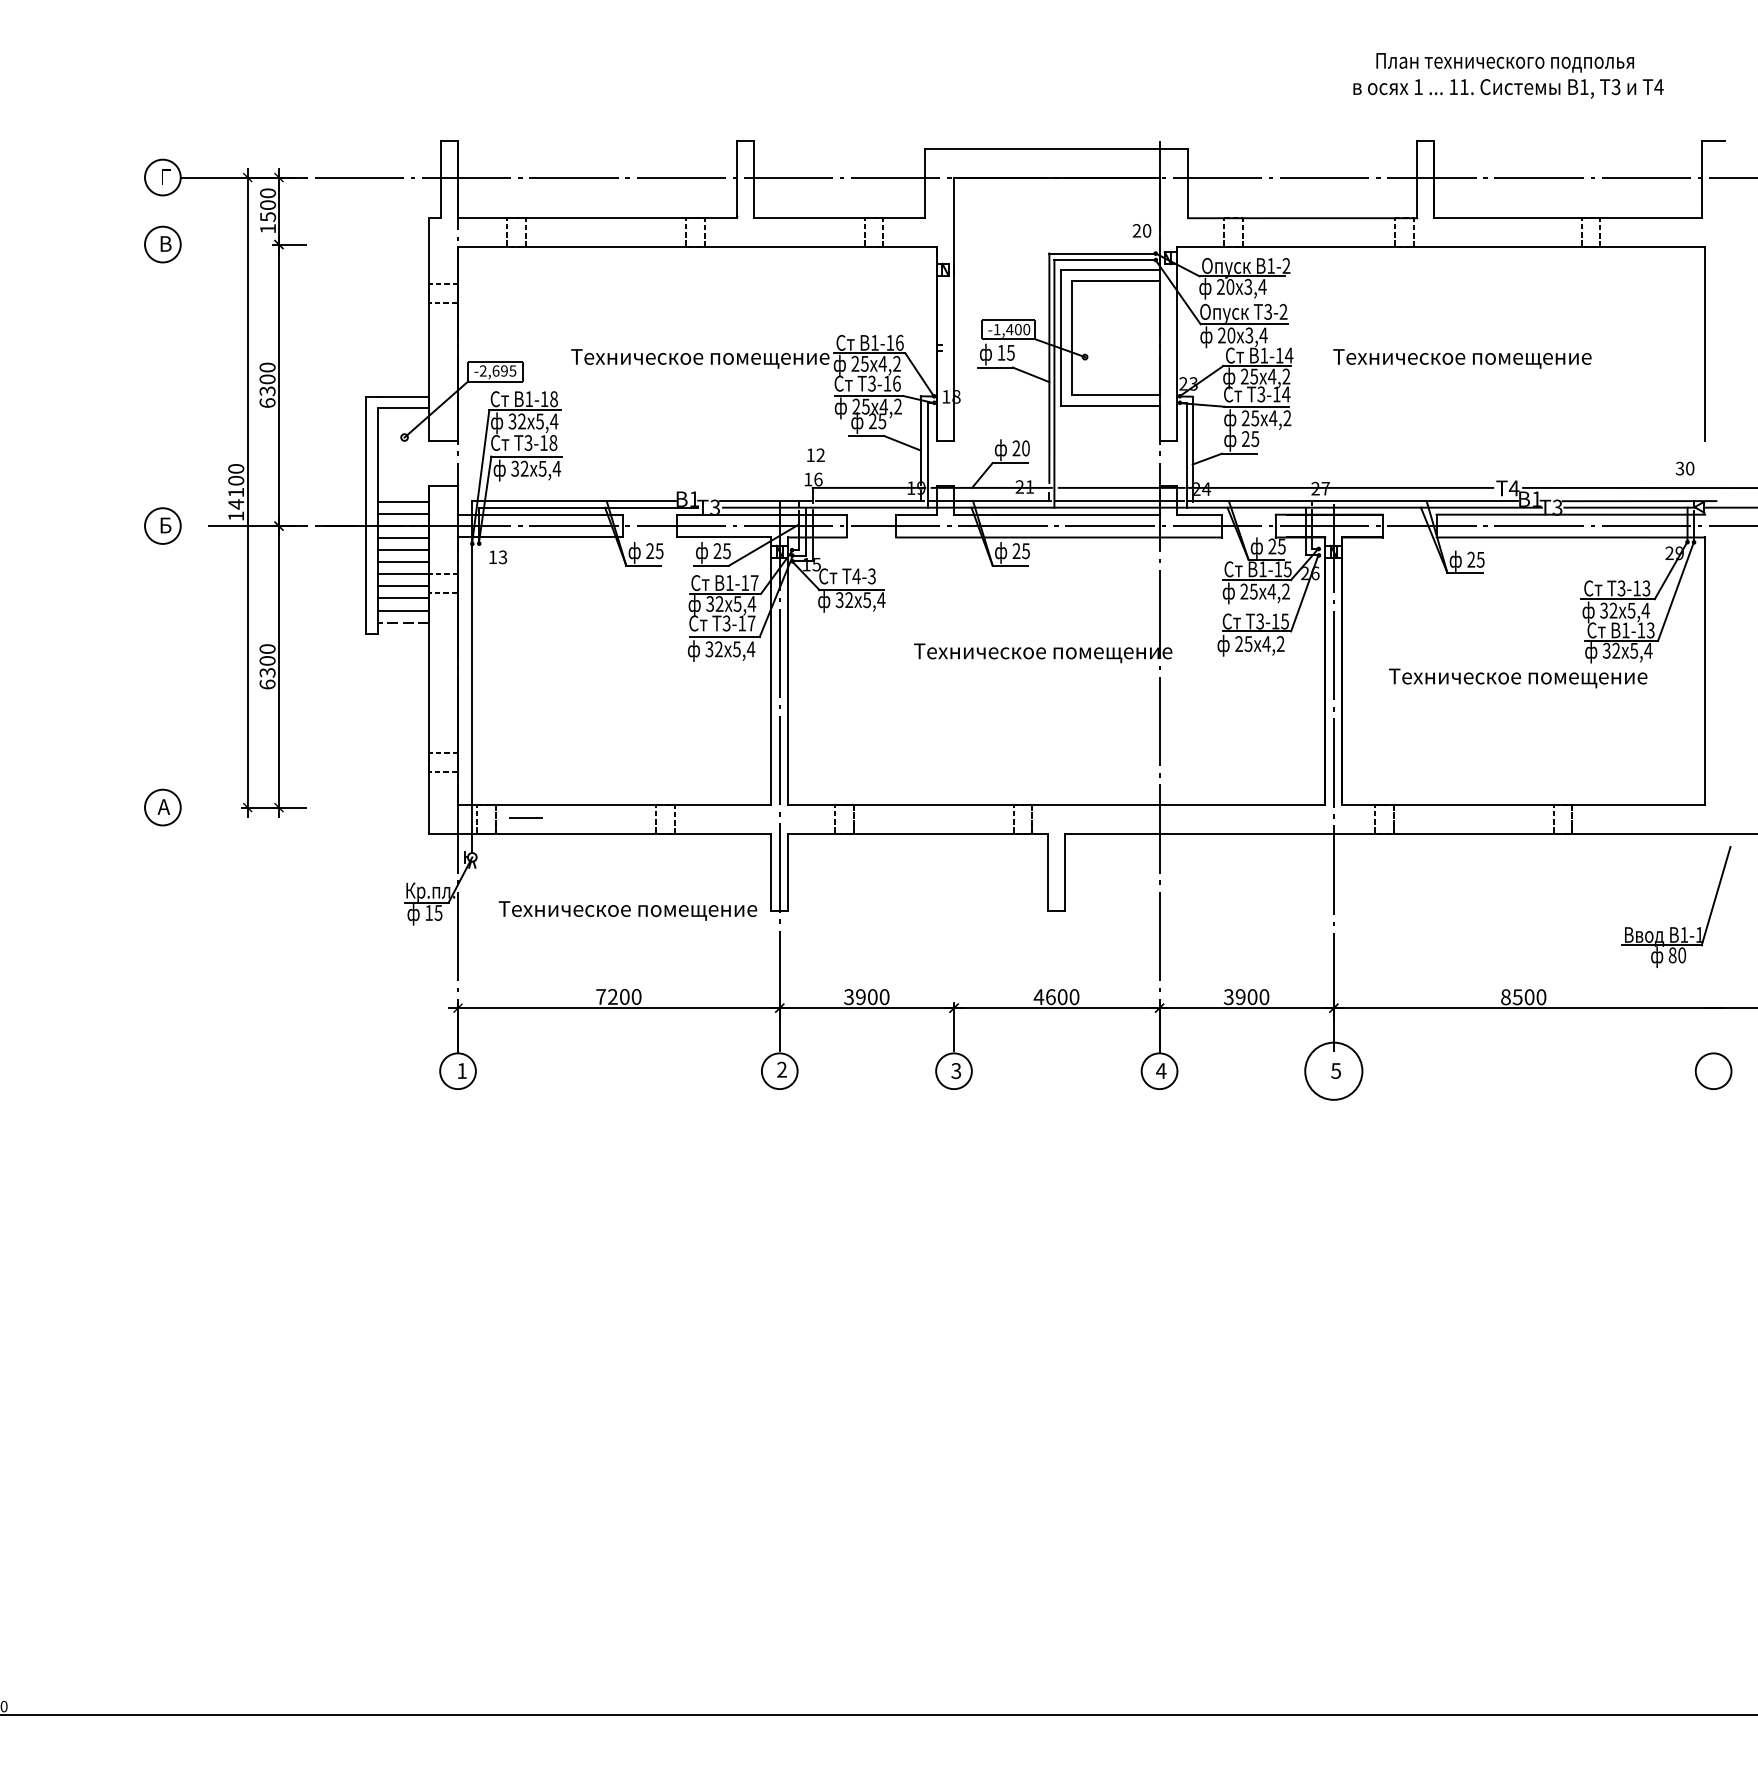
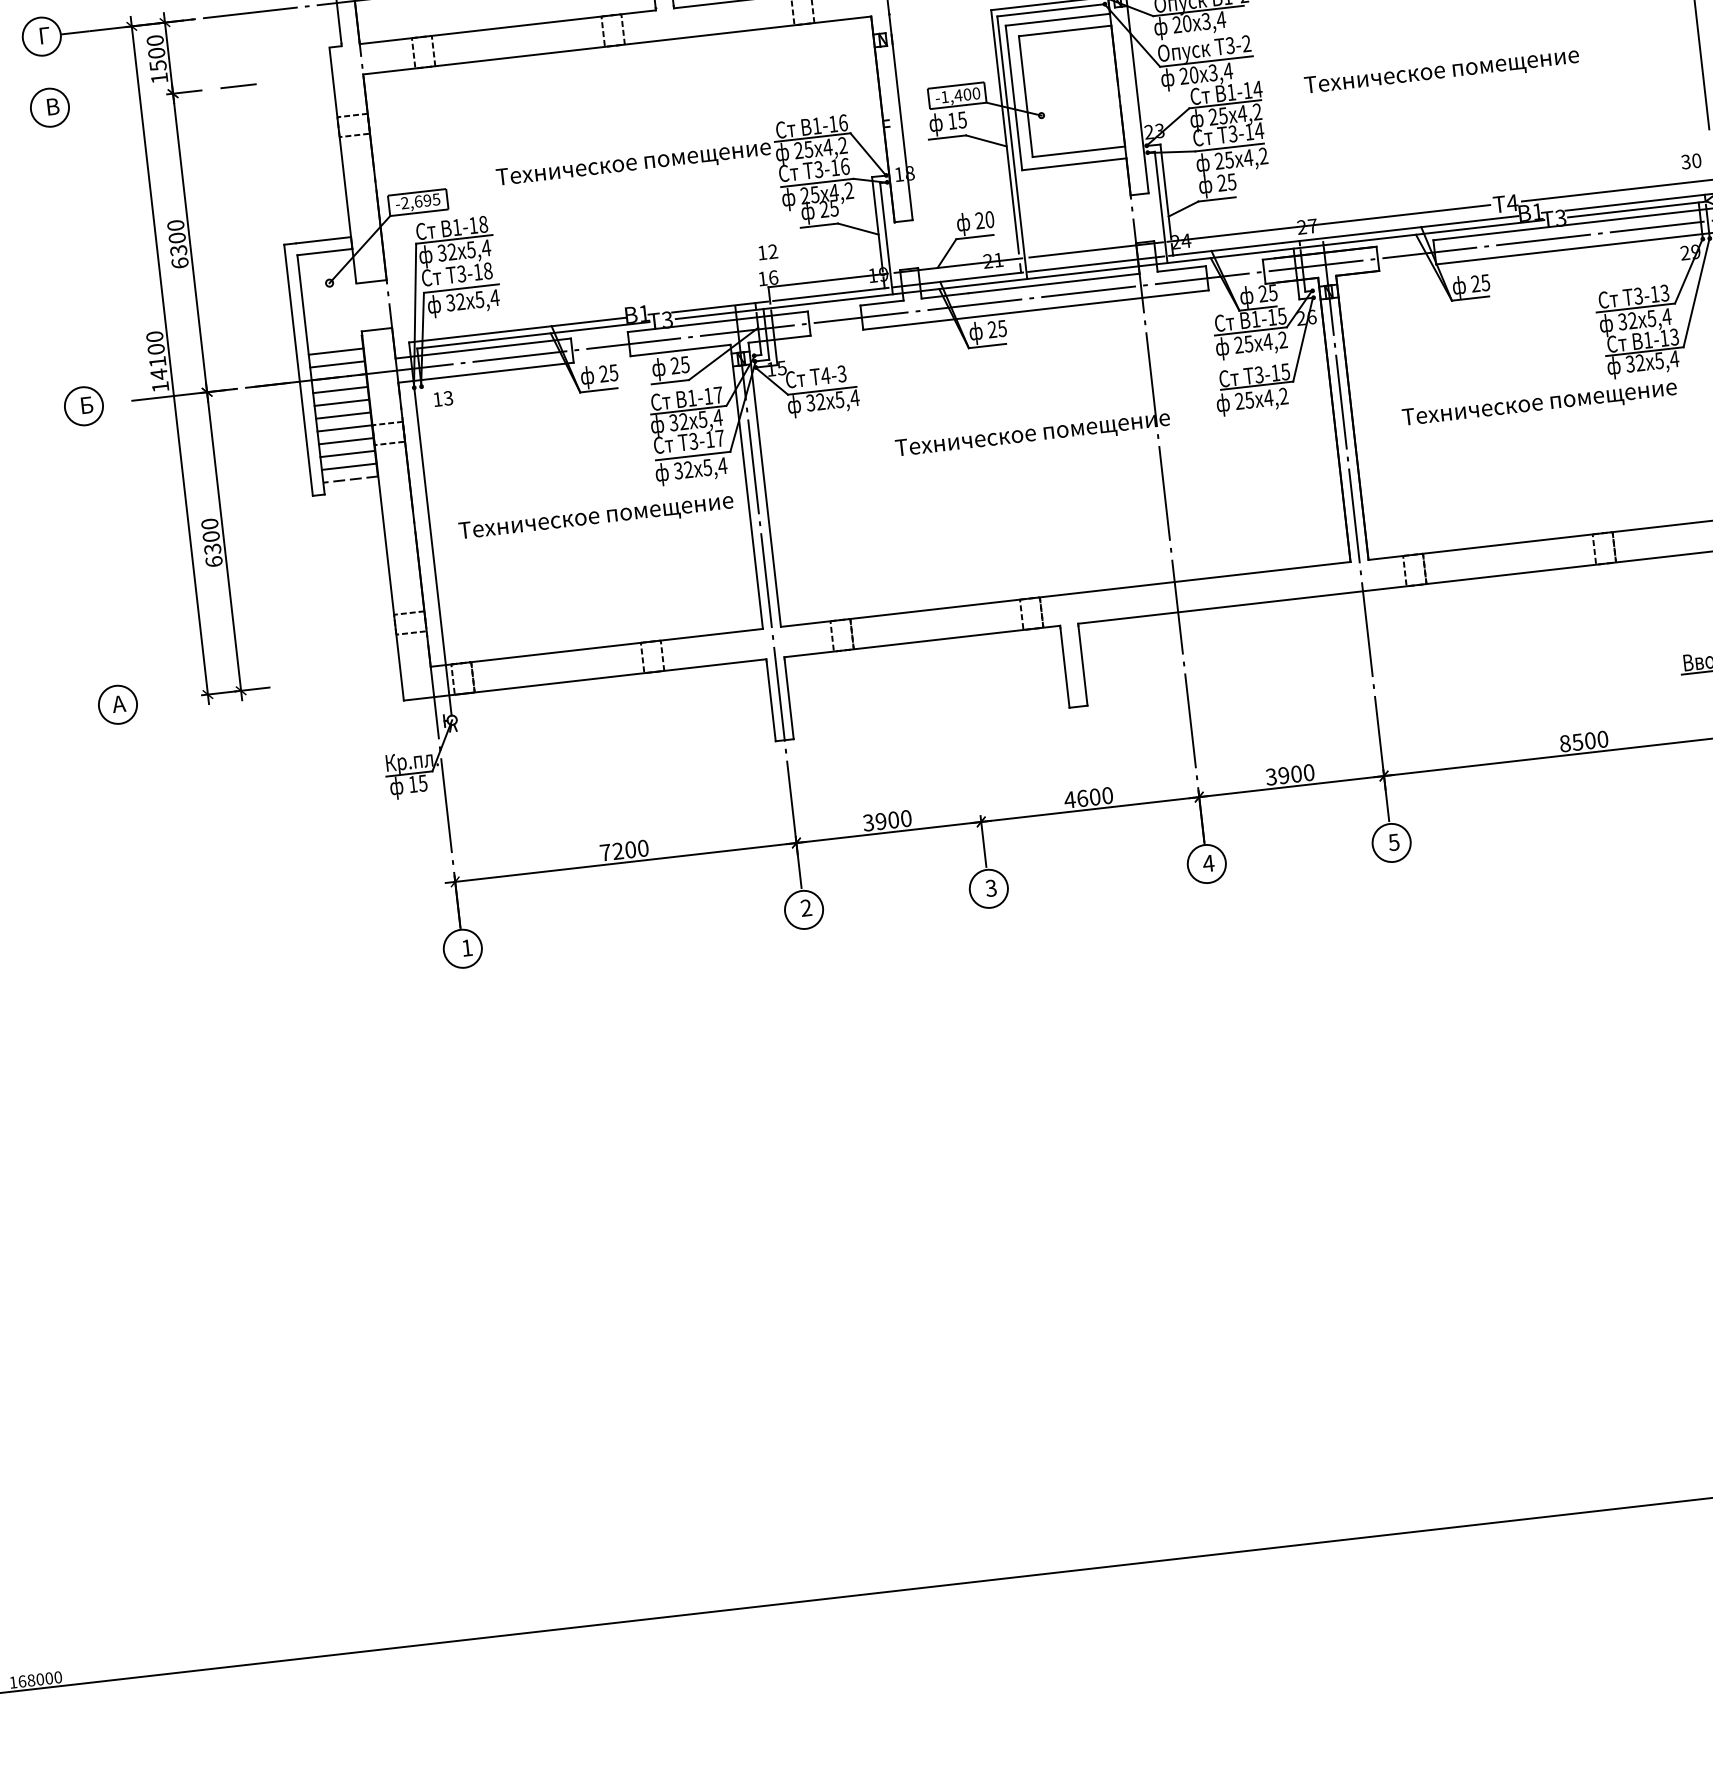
line: (525, 817) -> (238, 86), moved
text: (627, 910) -> (595, 517), moved
circle: (1333, 1071) -> (1391, 843), size x0.62

